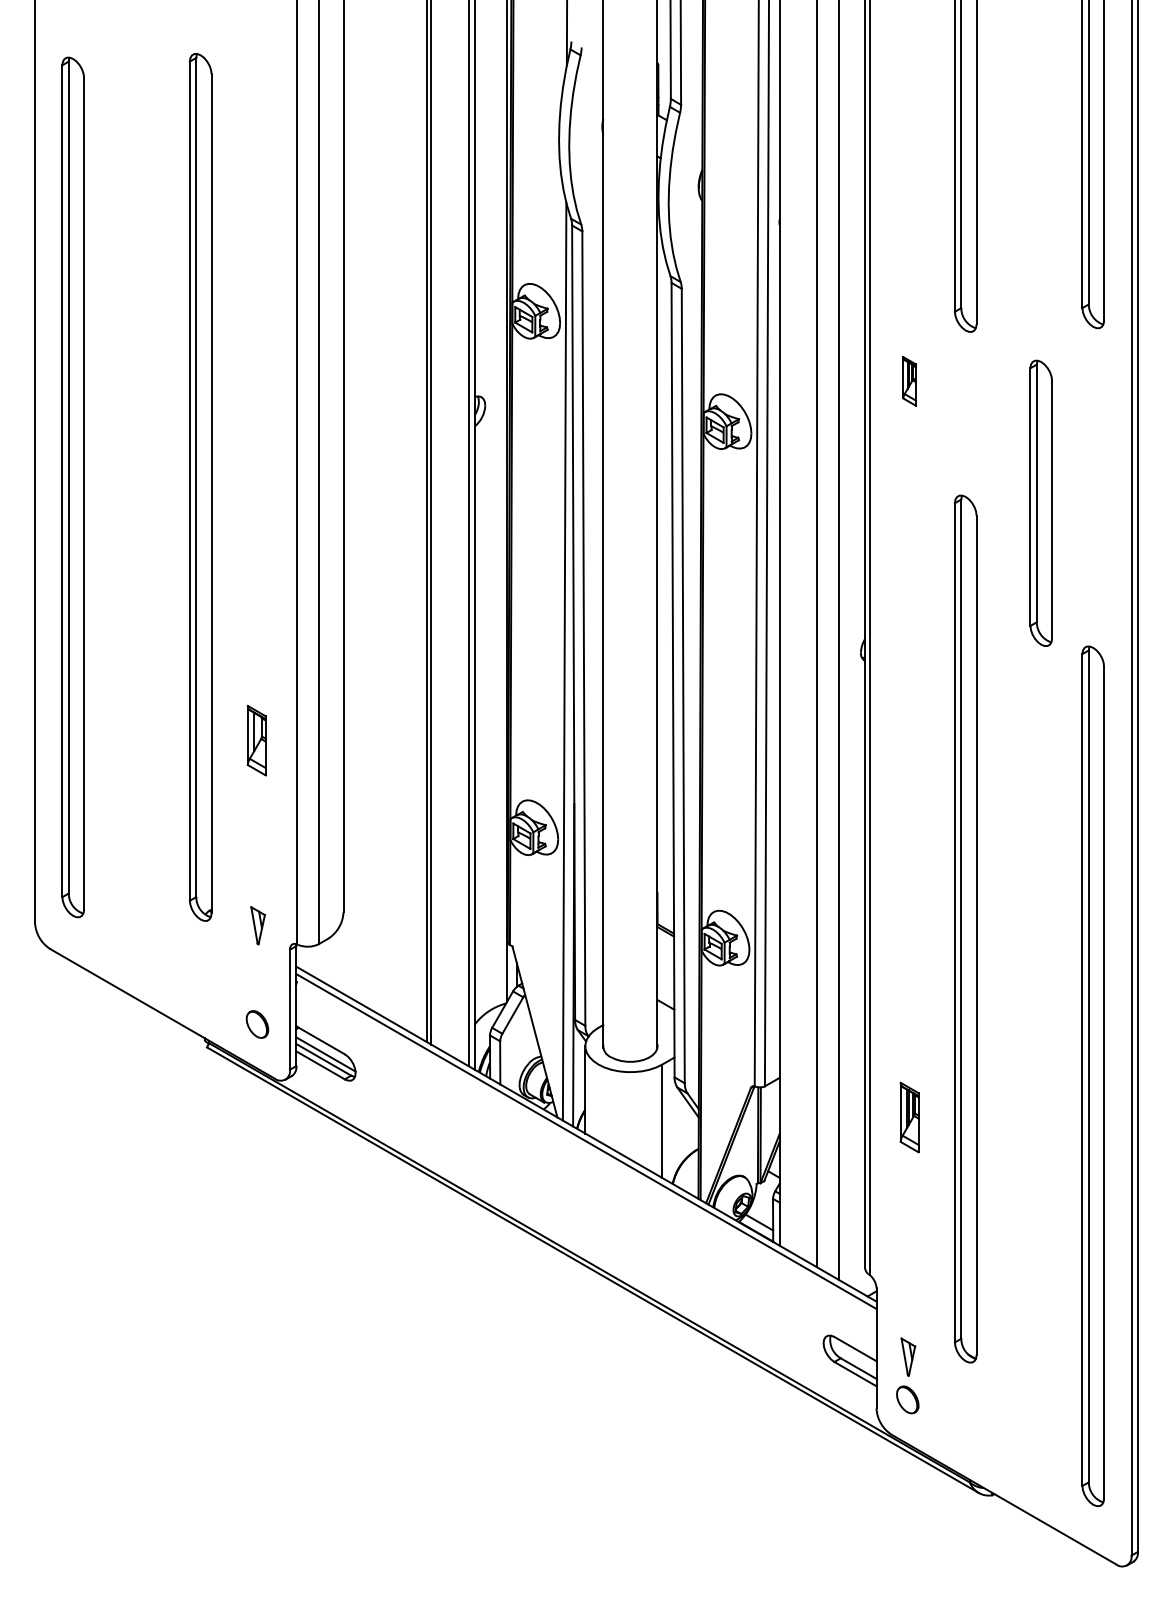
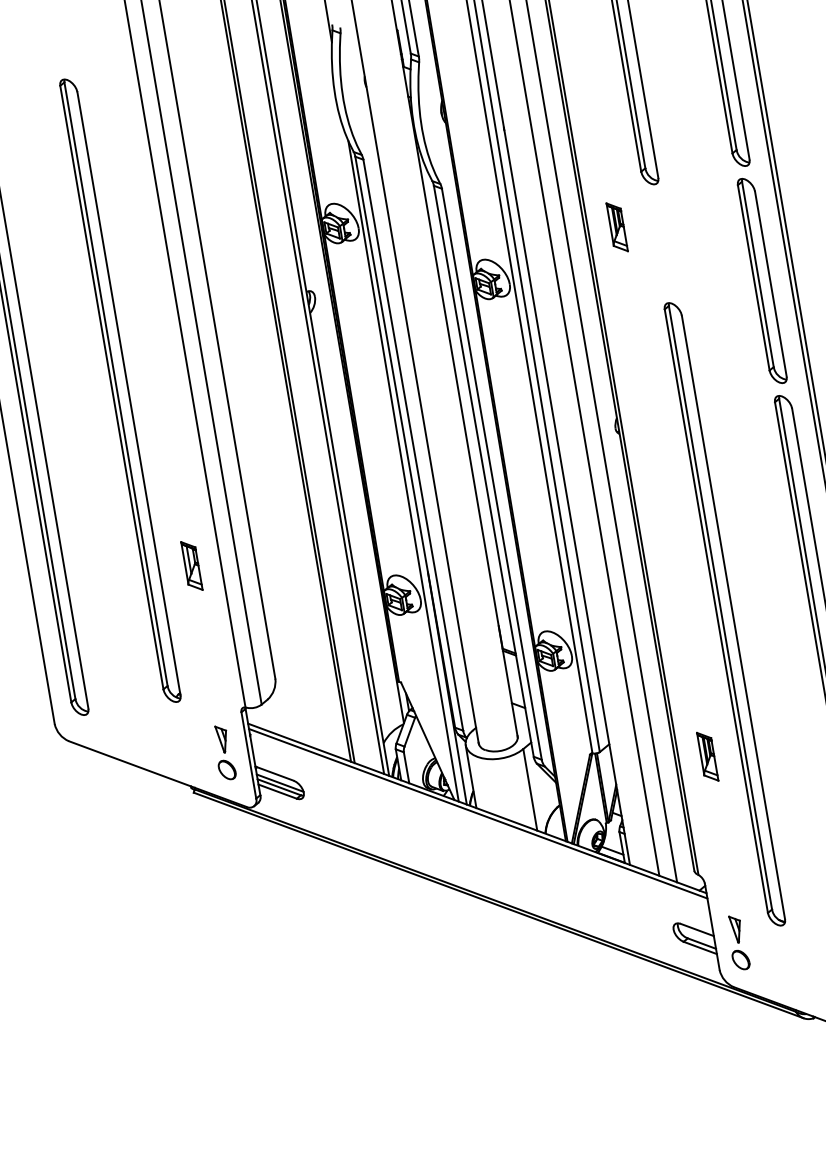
part: (909, 381) -> (617, 227), size x1.43
part: (1040, 502) -> (761, 280), moved
part: (257, 925) -> (221, 739), moved

